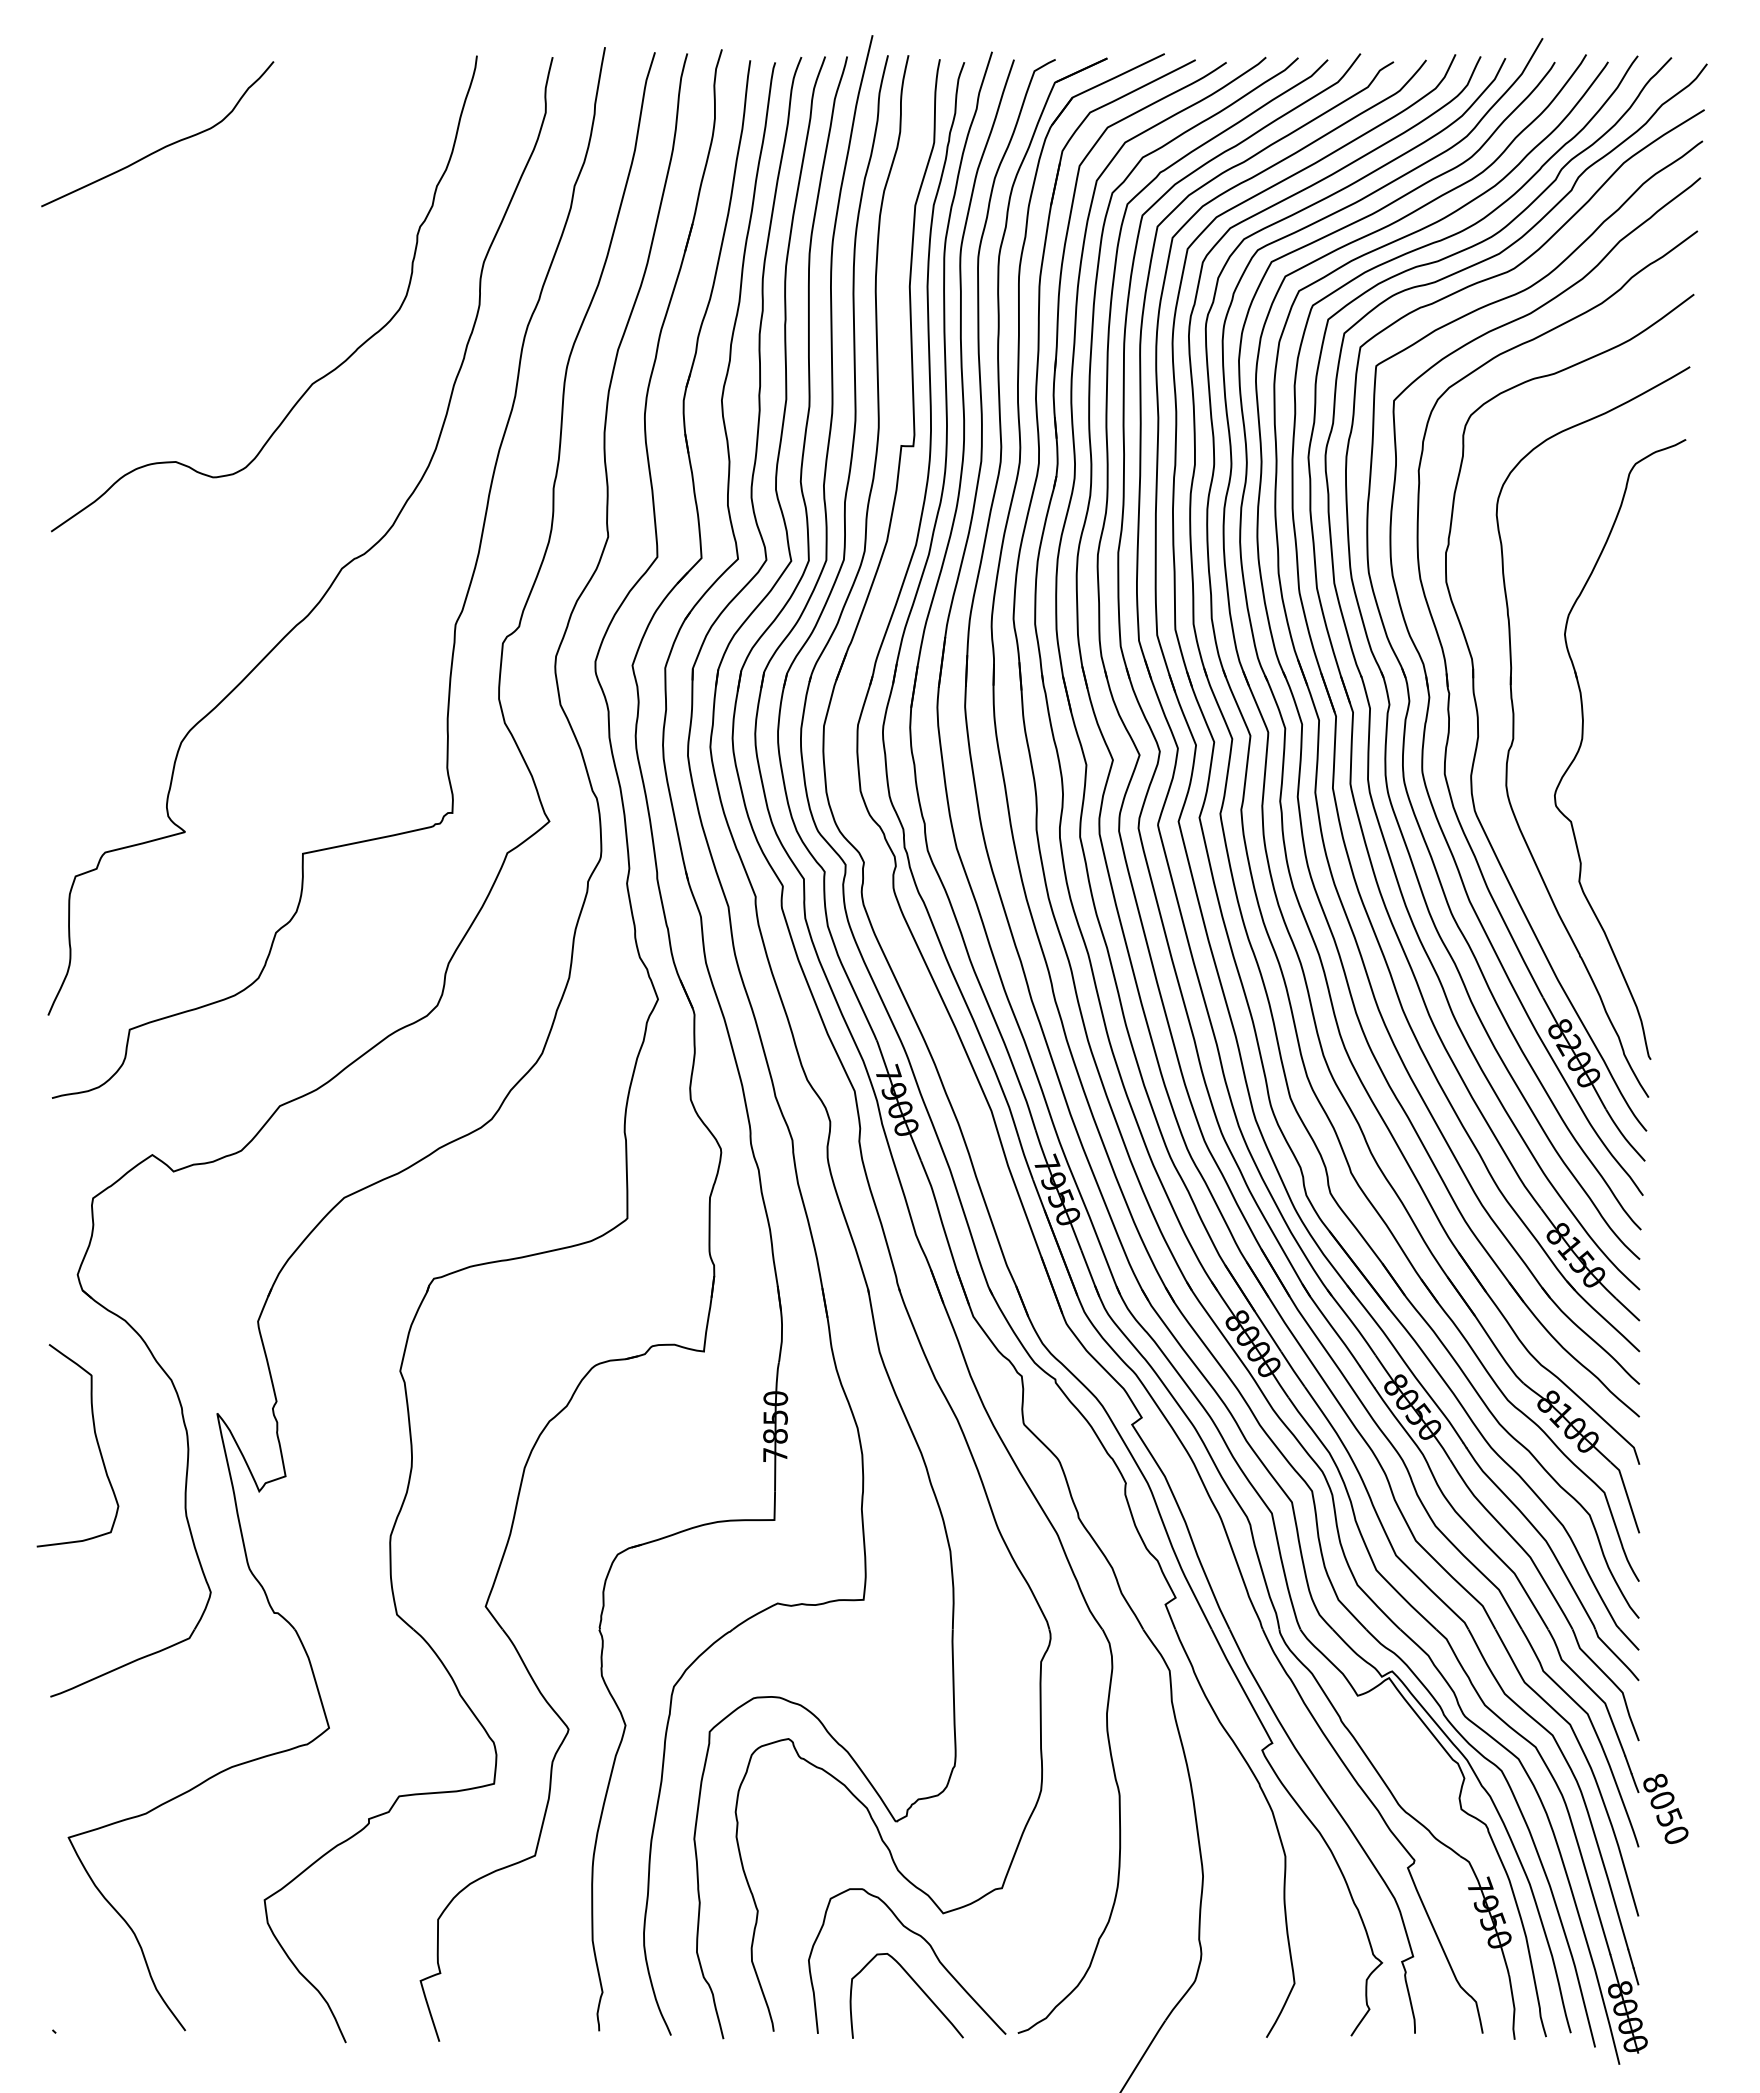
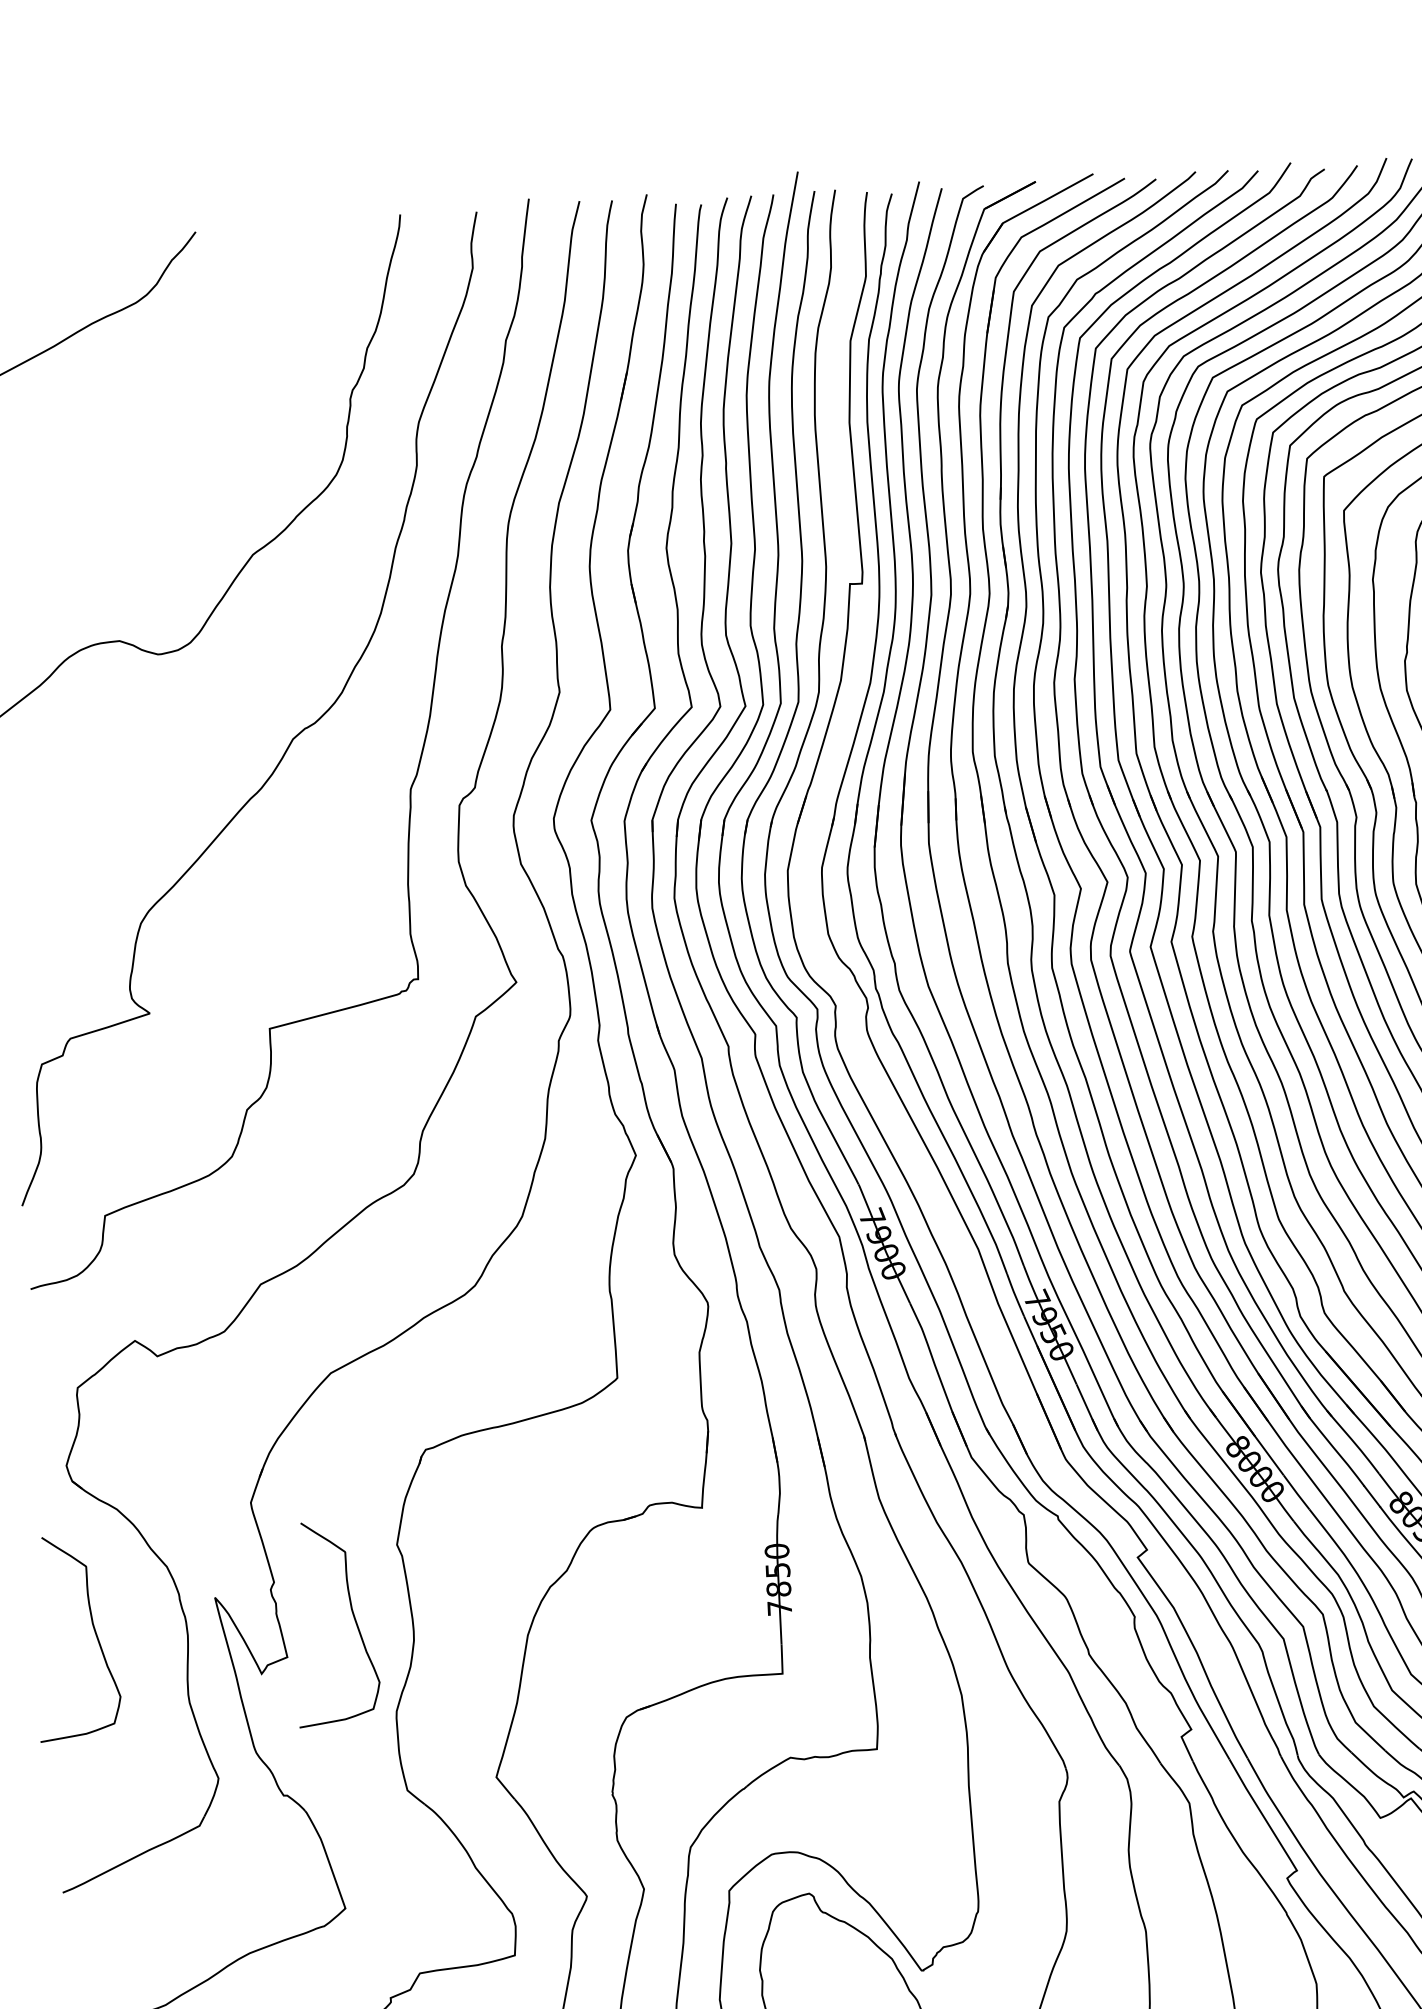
curve: (353, 1442) -> (353, 1619), added

